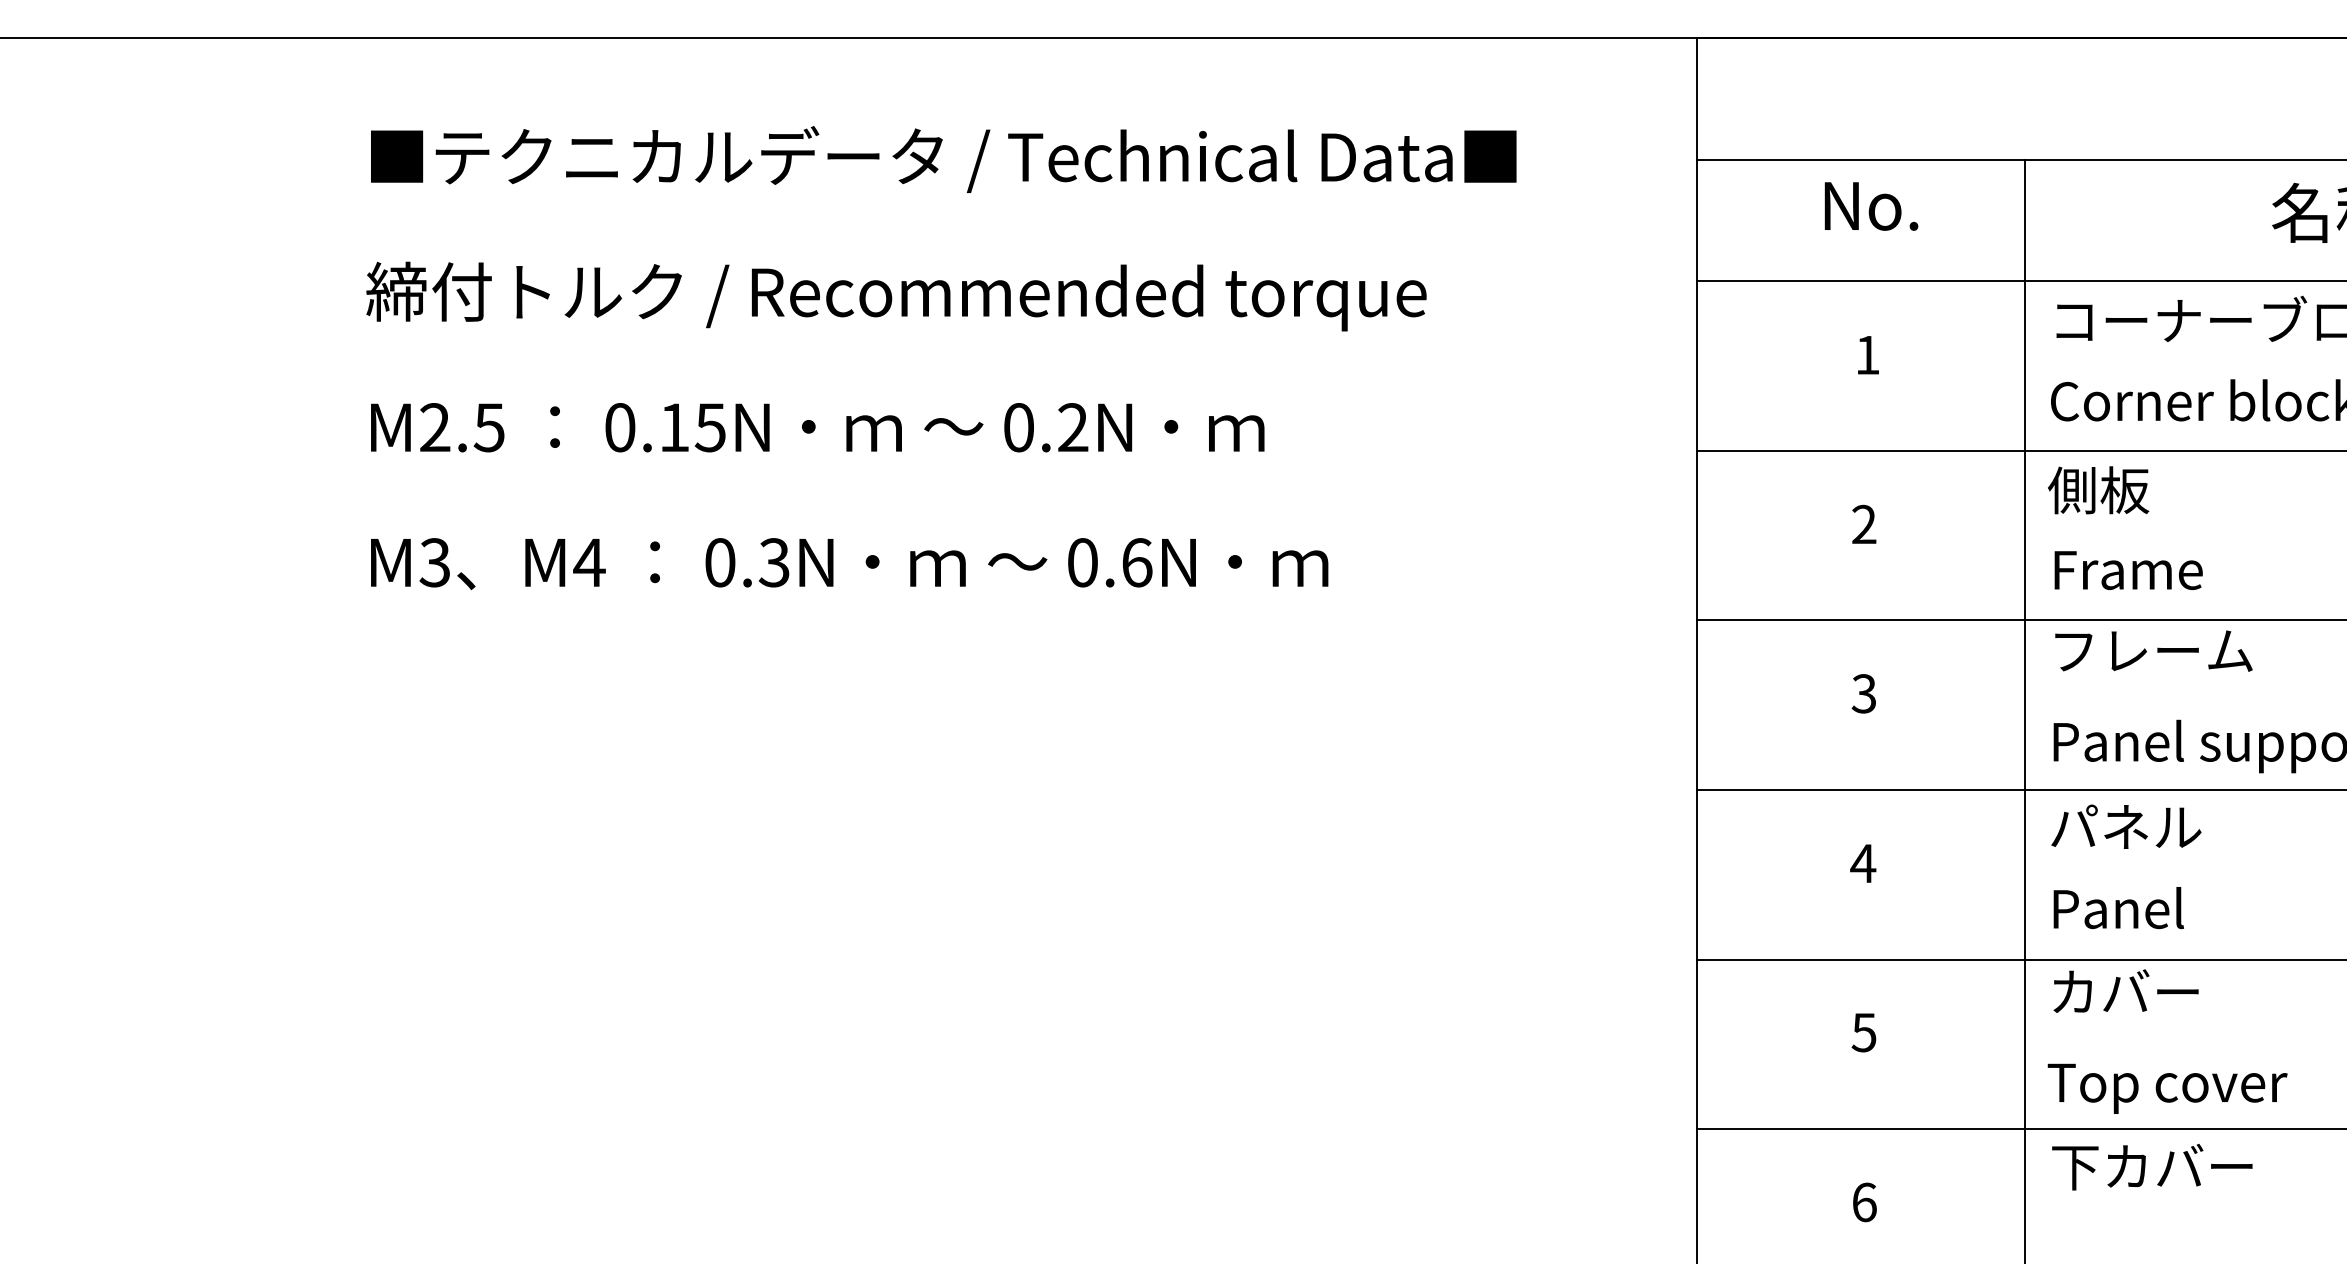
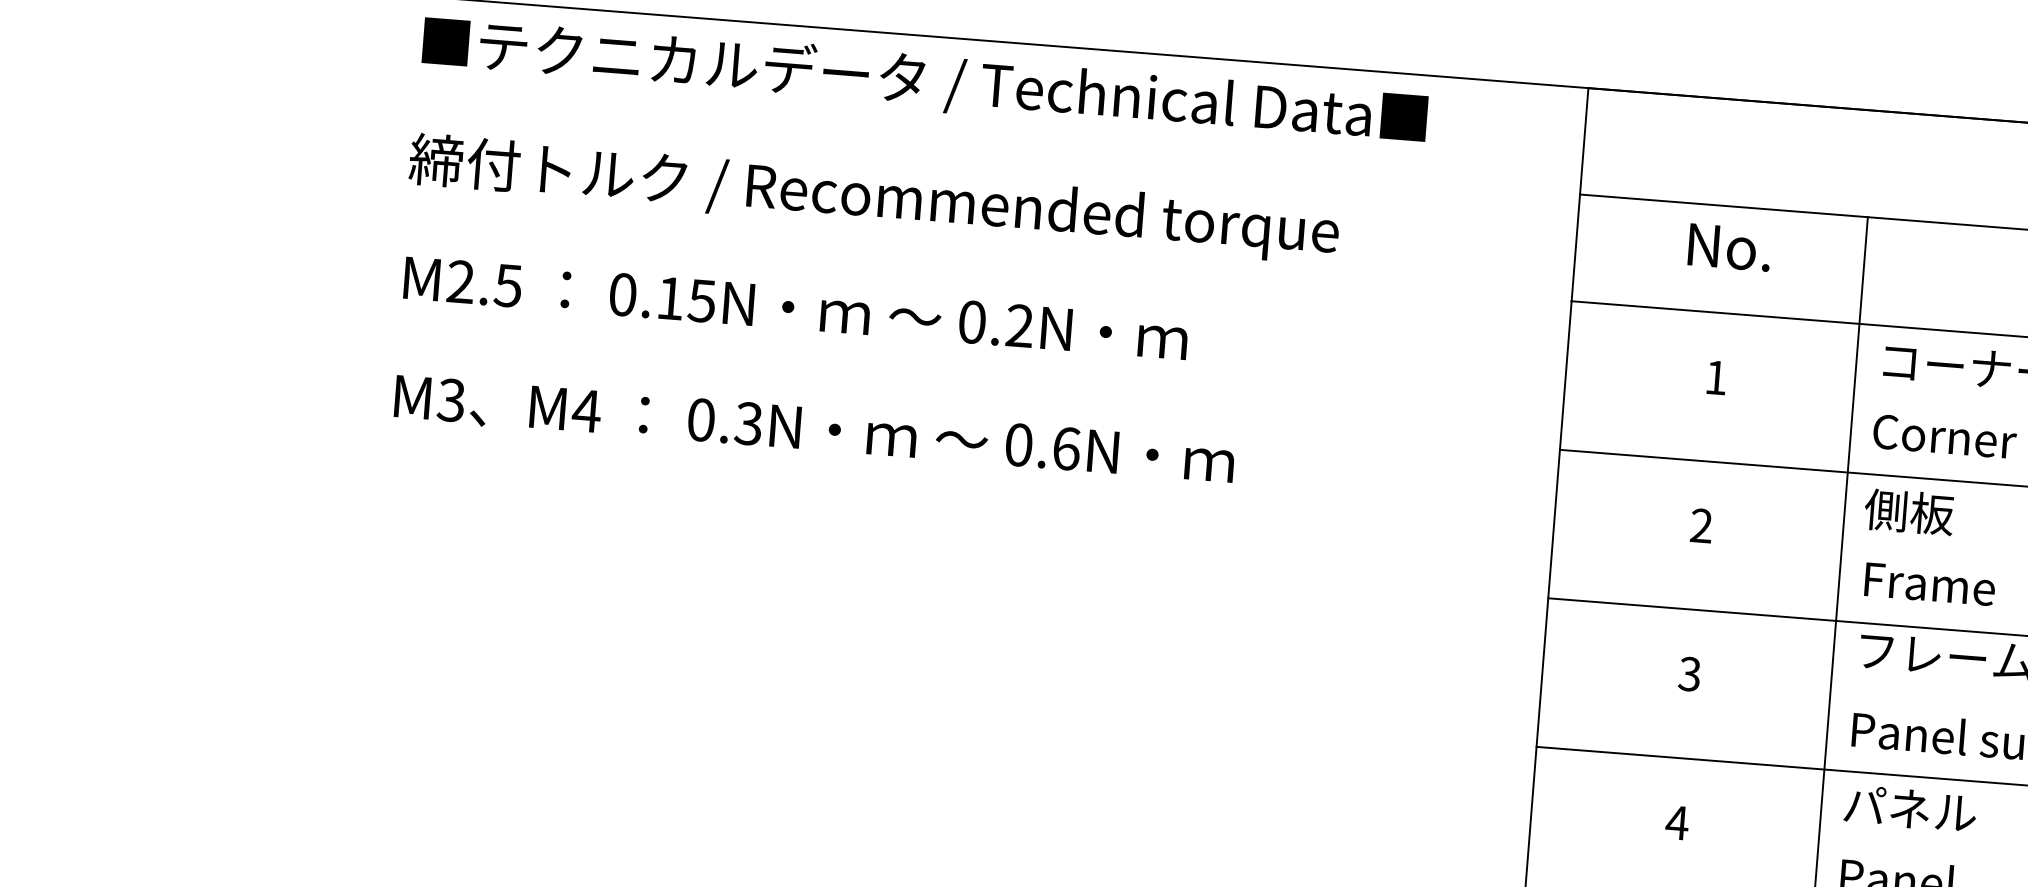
text: (941, 358) -> (909, 256), moved

